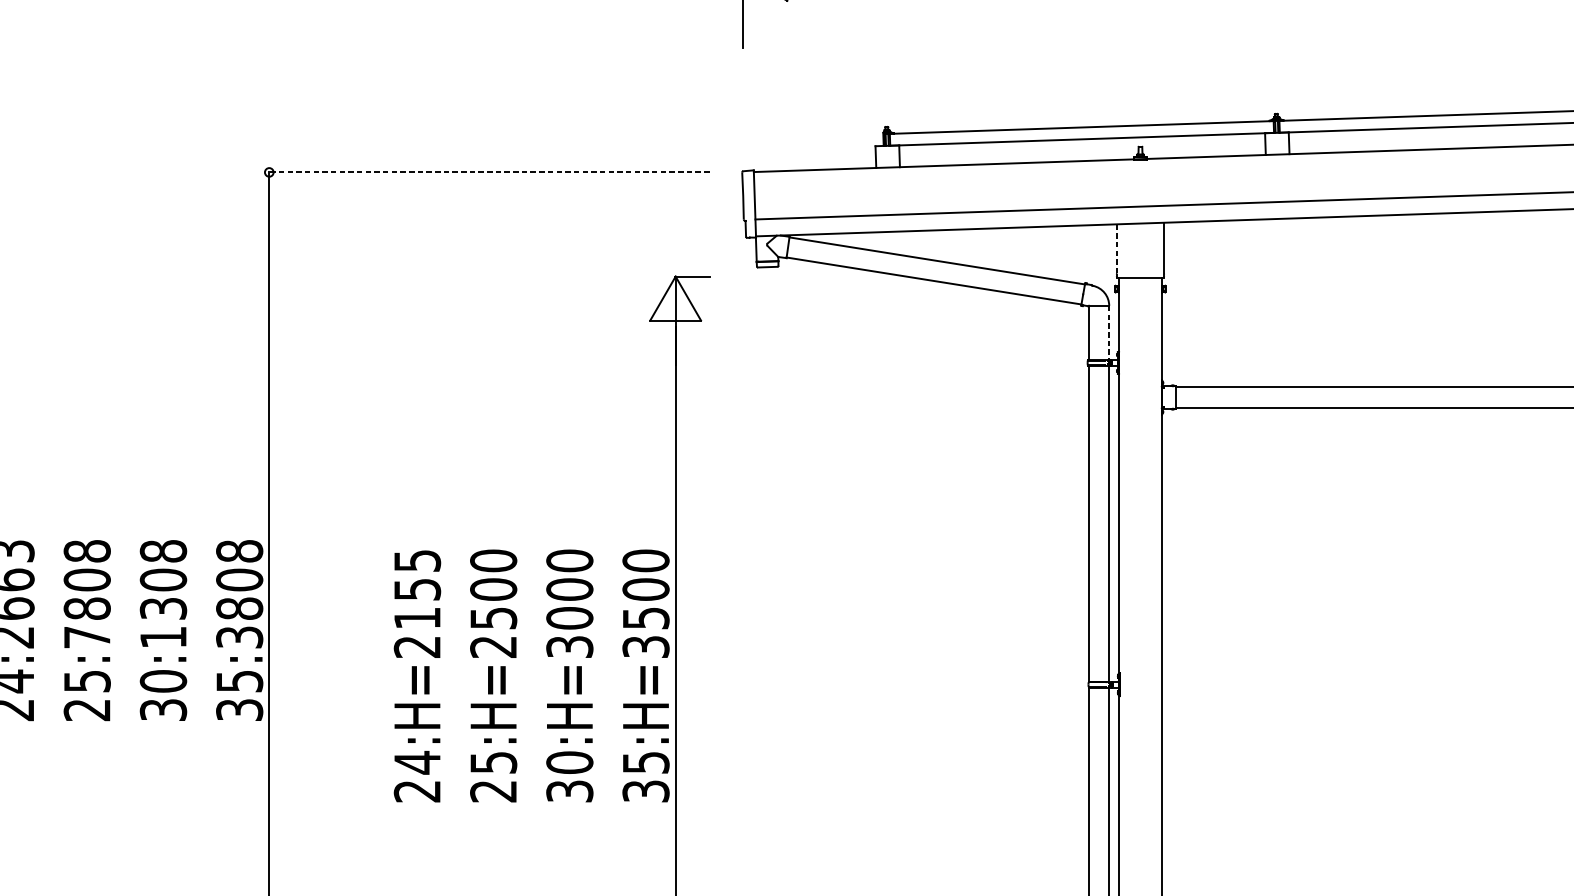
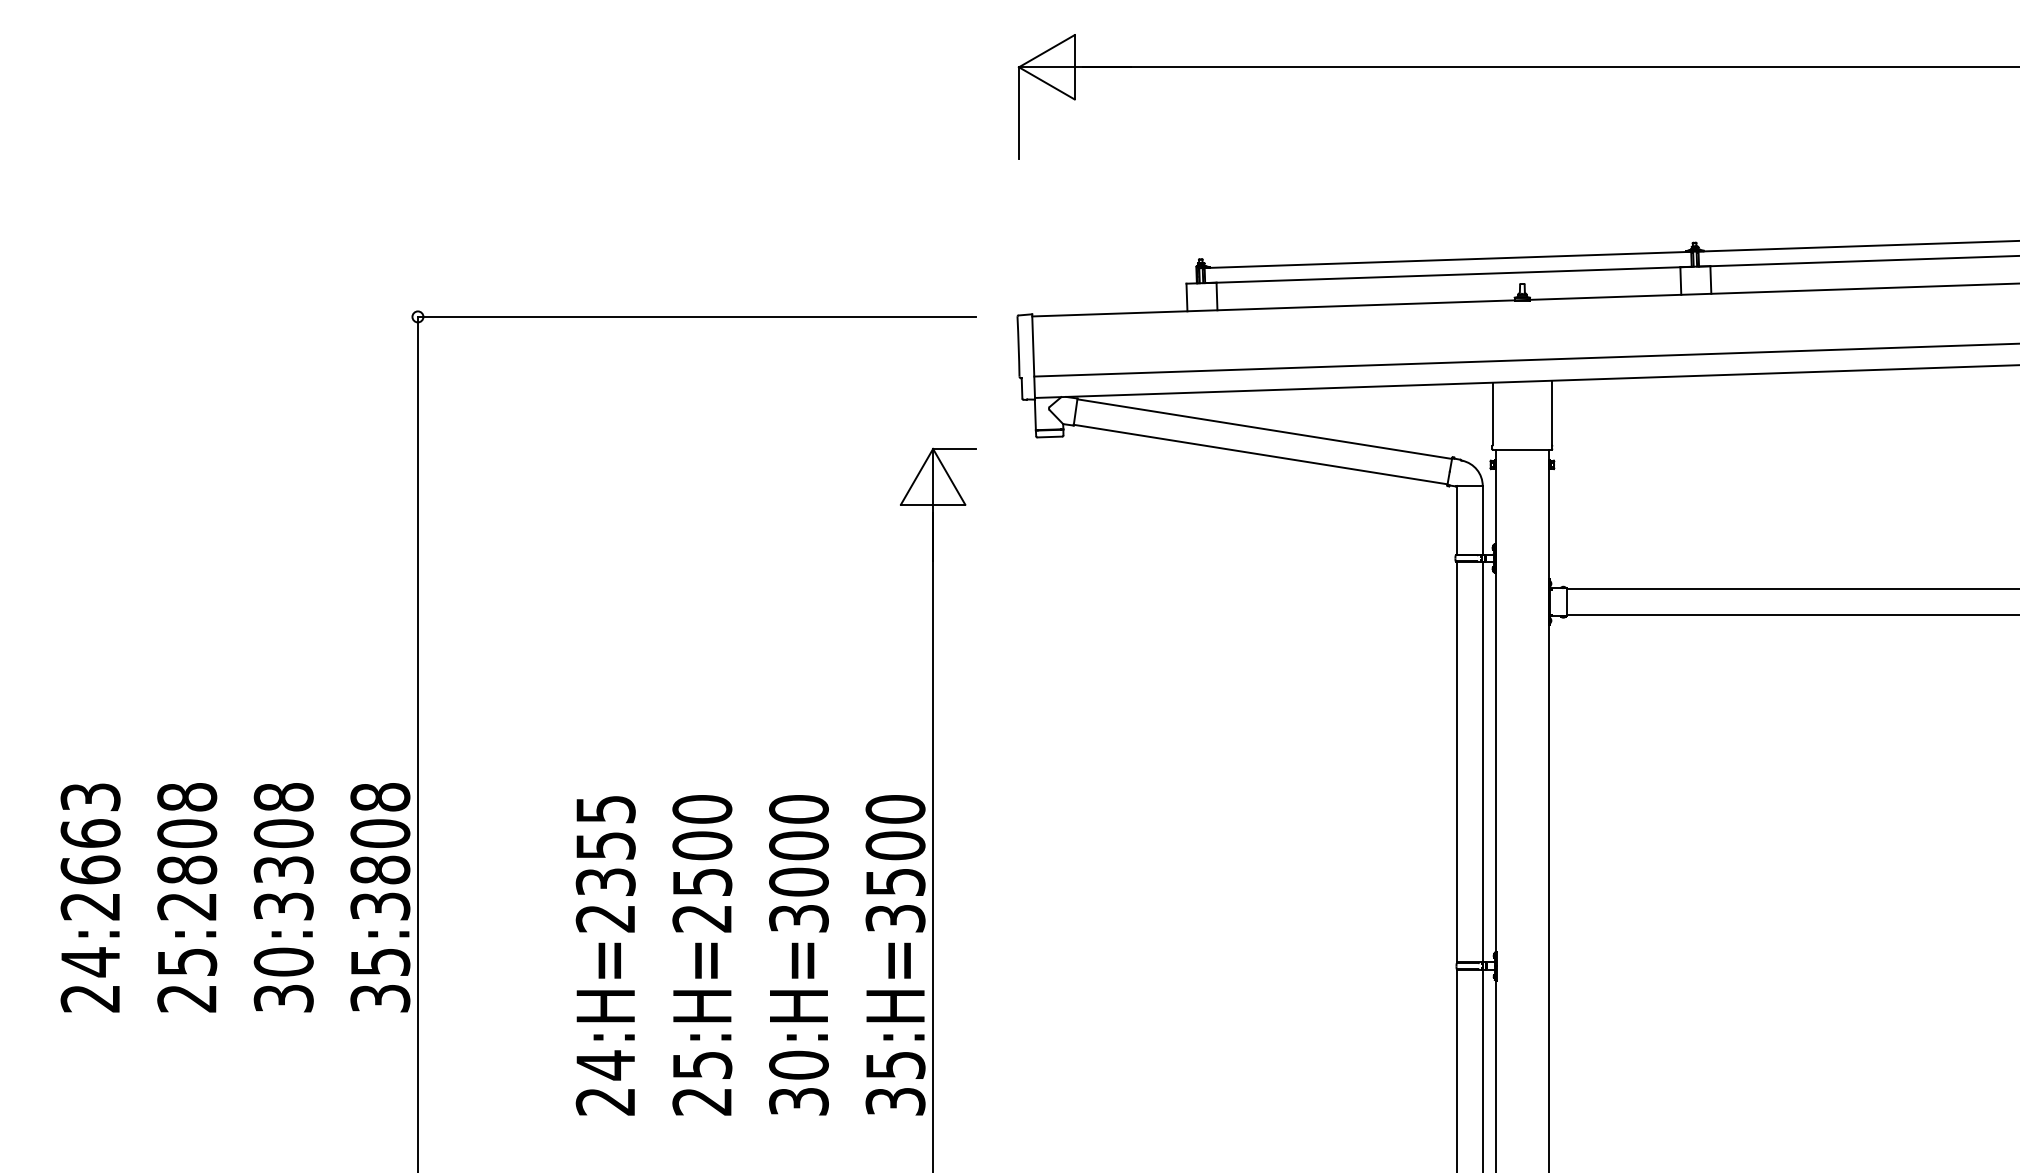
line: (489, 172) -> (696, 316), dashed -> solid
line: (1117, 248) -> (1493, 413), dashed -> solid
line: (1109, 333) -> (1482, 520), dashed -> solid
text: (417, 617) -> (605, 881), 24:H=2155 -> 24:H=2355
text: (86, 637) -> (186, 906), 25:7808 -> 25:2808
text: (163, 637) -> (283, 906), 30:1308 -> 30:3308

